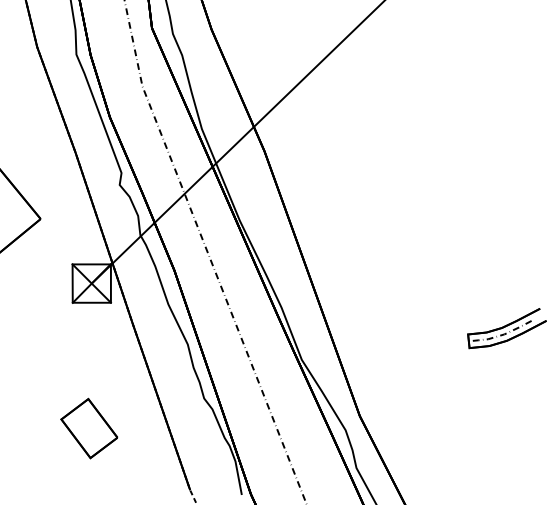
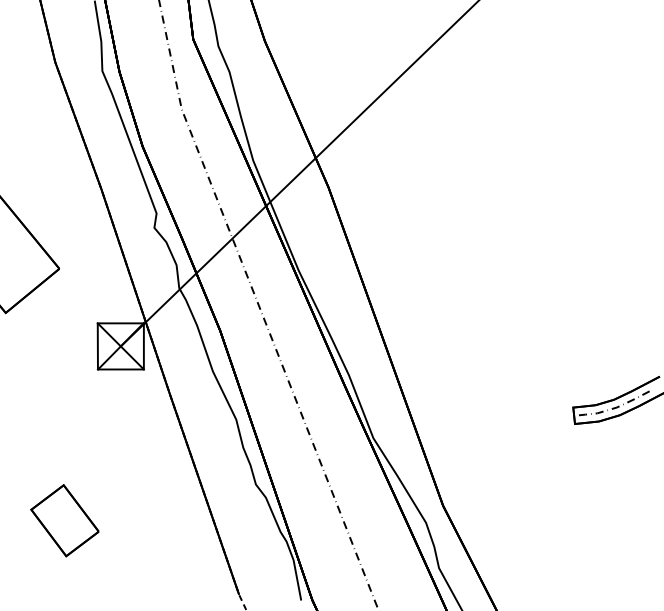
part: (89, 428) -> (64, 520), moved

